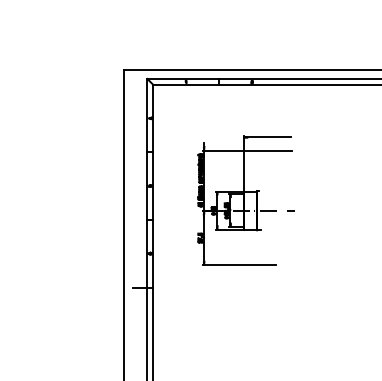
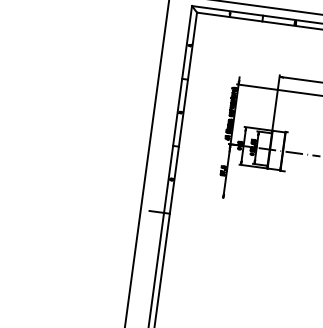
line: (239, 265) -> (258, 203), removed

